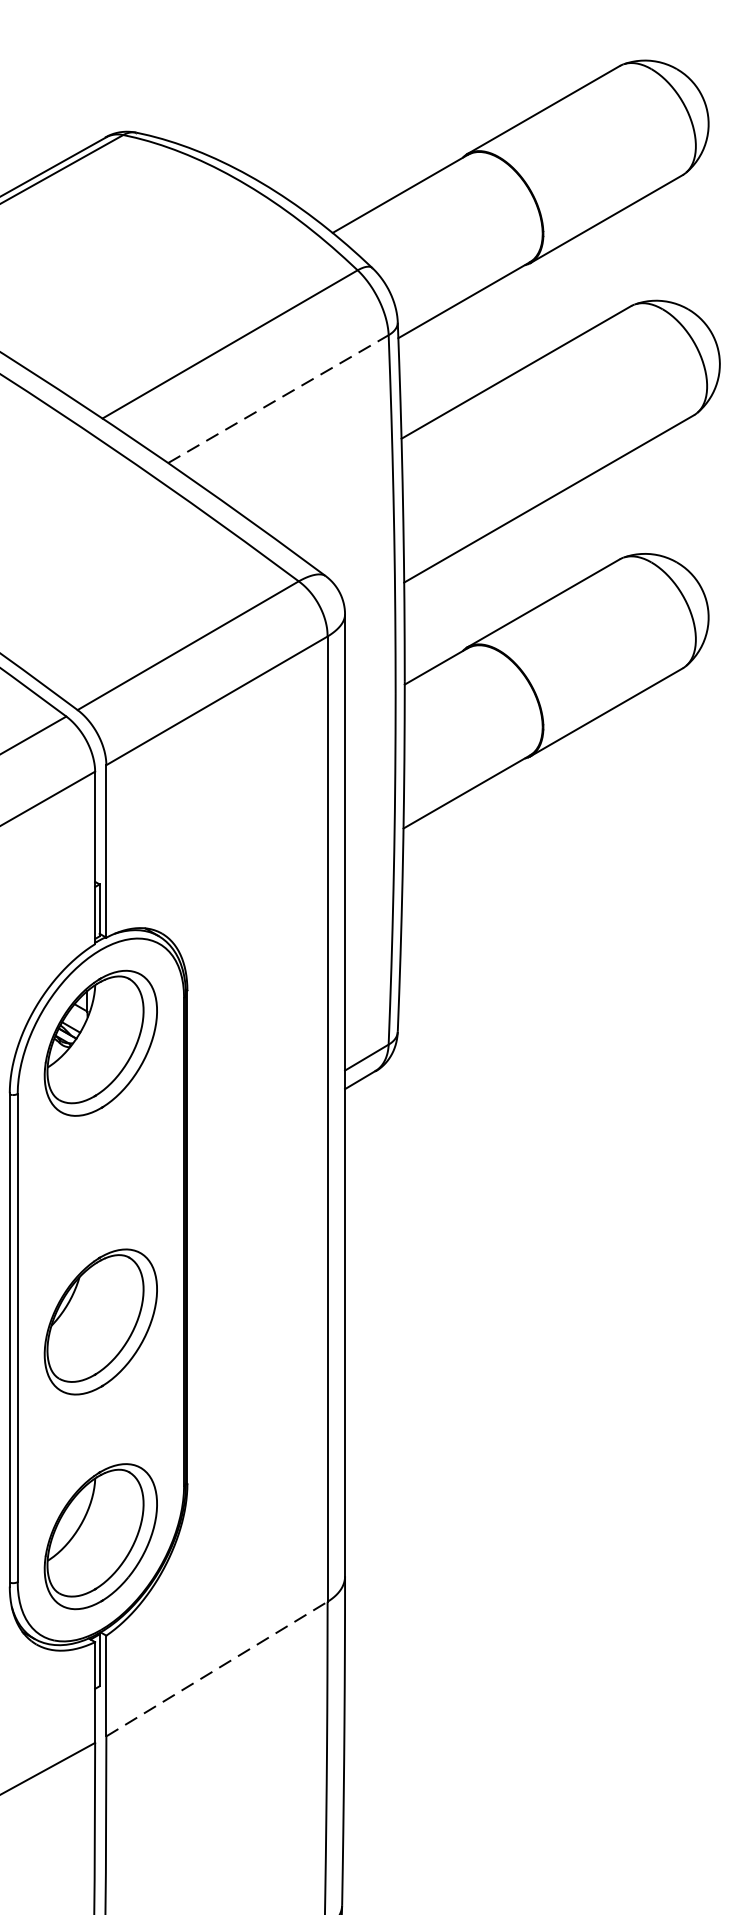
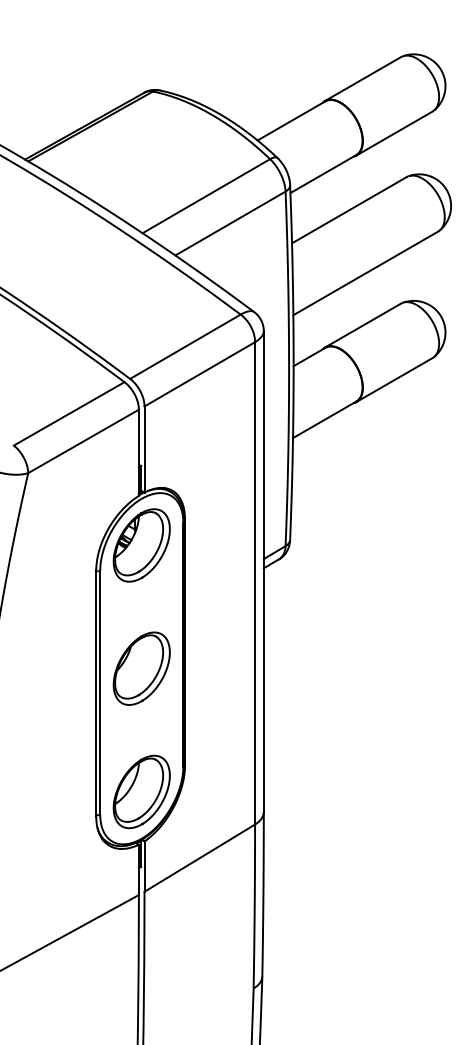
line: (278, 399) -> (230, 223), dashed -> solid
part: (100, 1321) -> (141, 668), moved
line: (216, 1669) -> (199, 858), dashed -> solid

